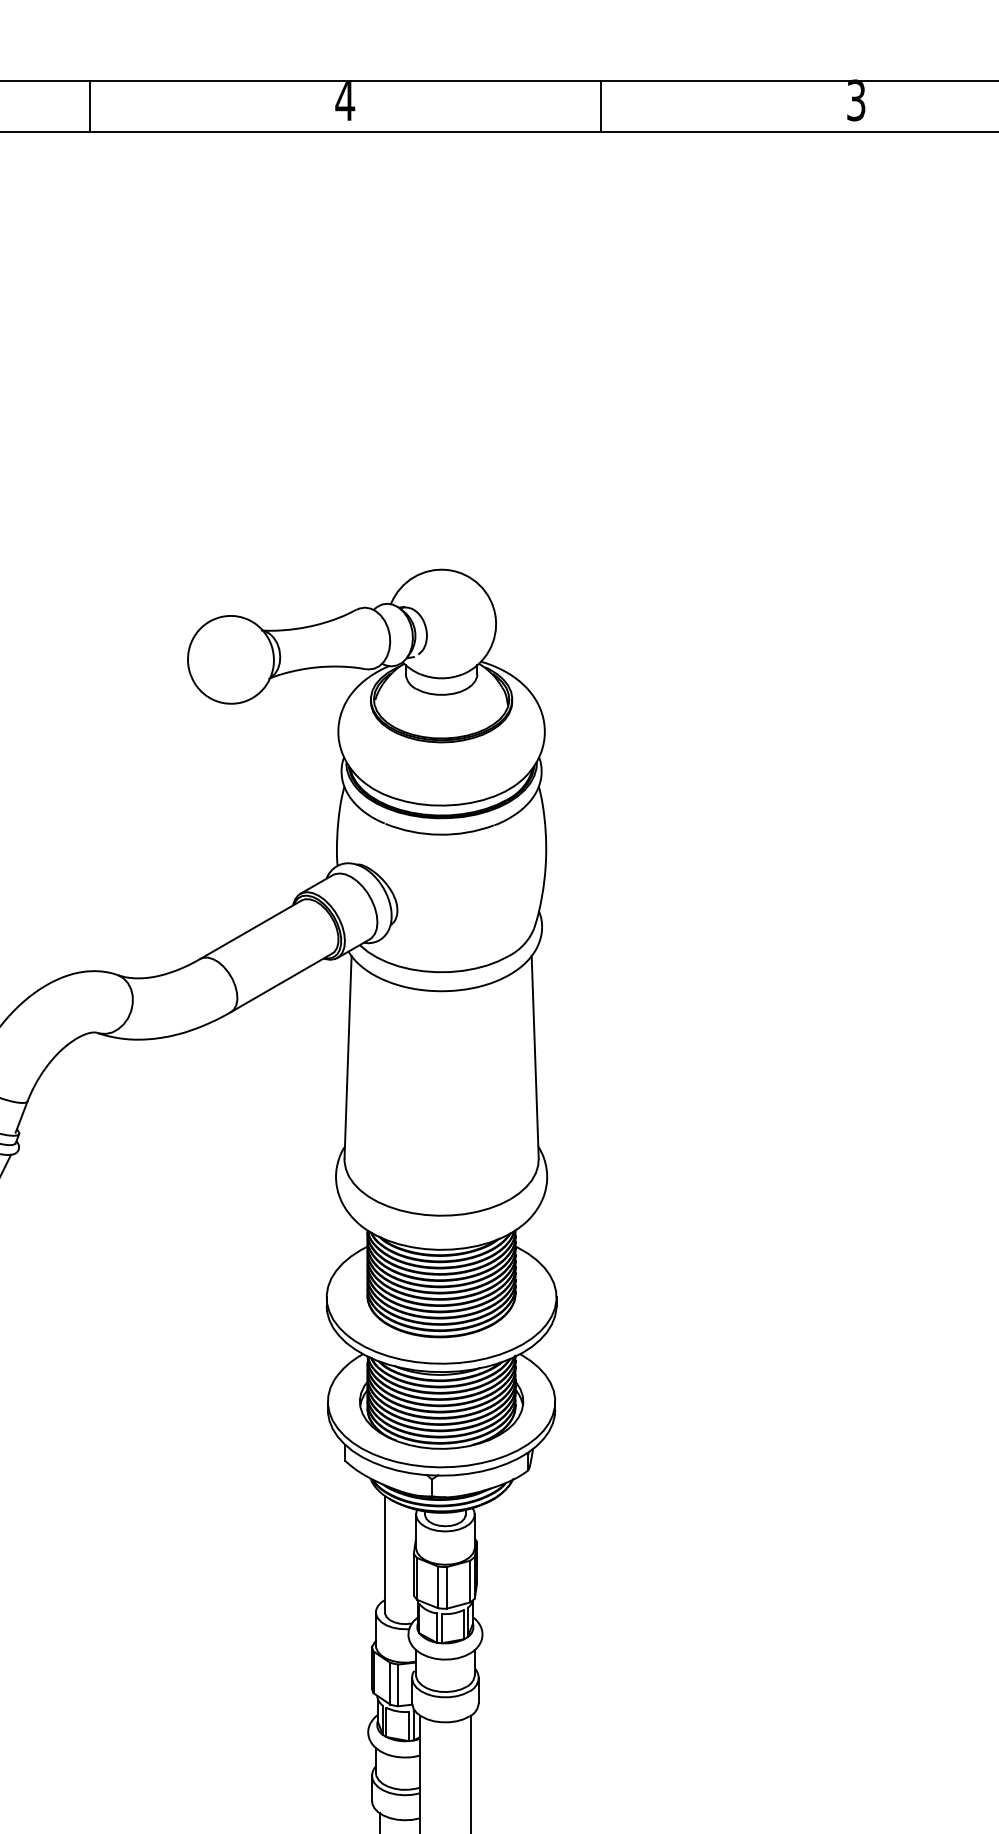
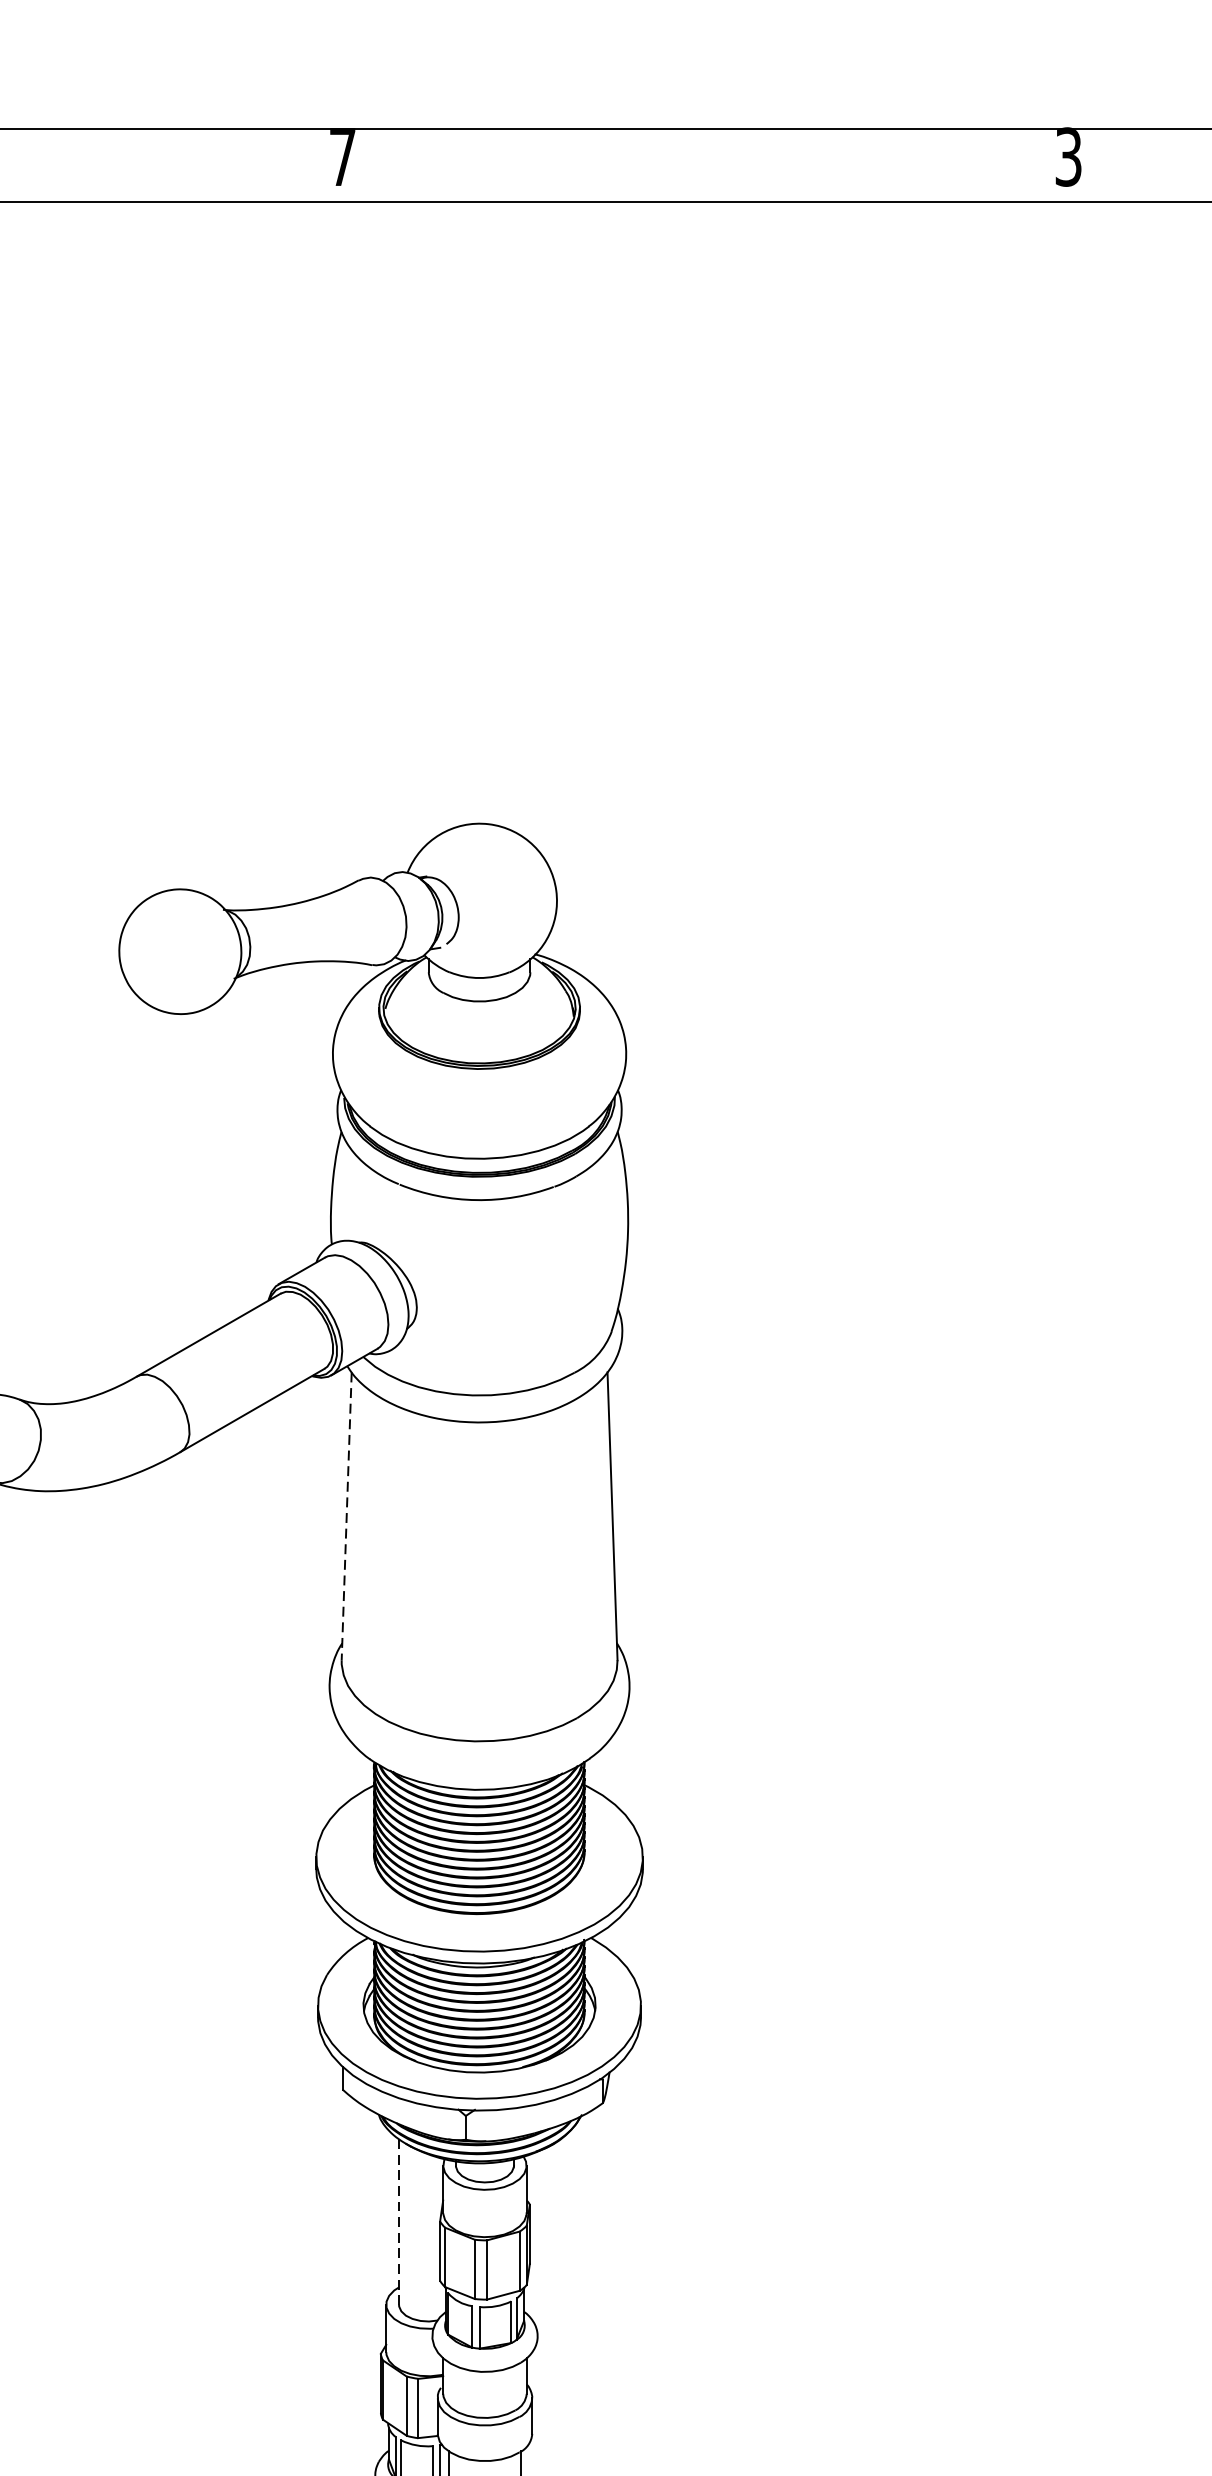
text: (345, 101) -> (343, 158), 4 -> 7
line: (601, 105) -> (706, 164), removed
line: (348, 1057) -> (347, 1516), solid -> dashed
line: (384, 1554) -> (398, 2222), solid -> dashed

